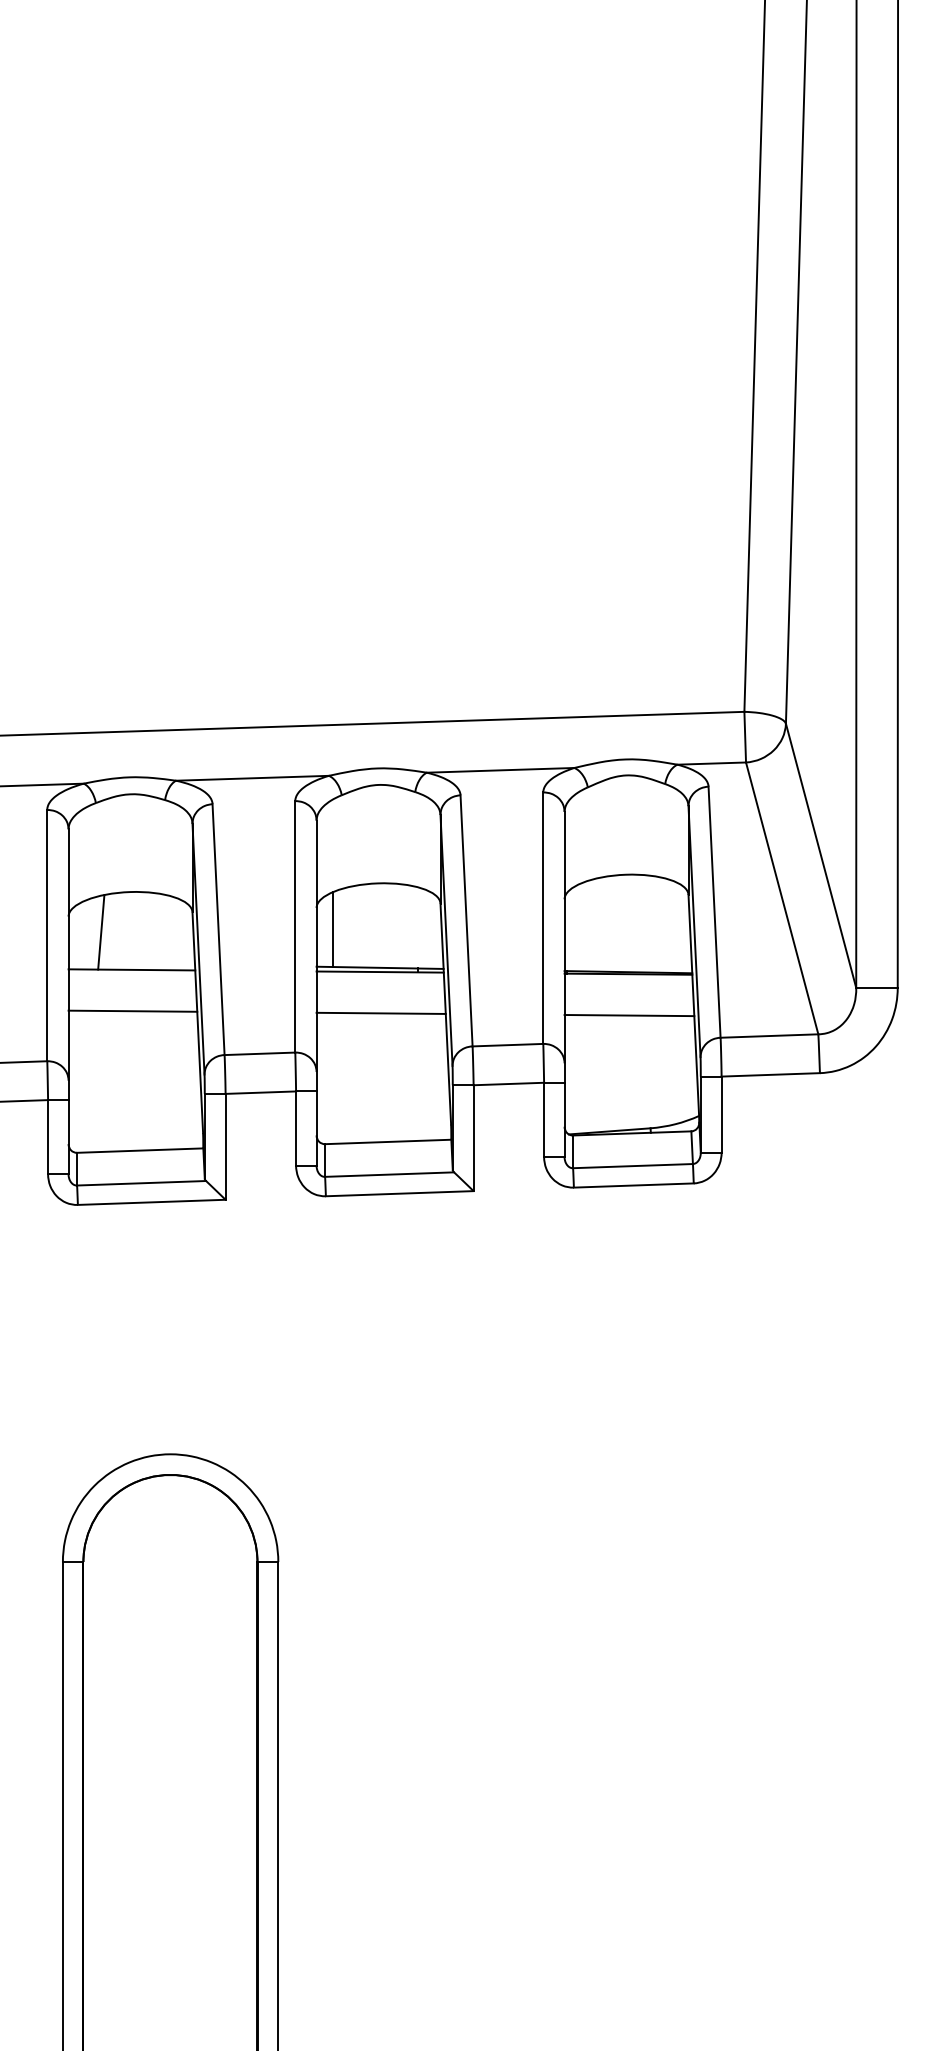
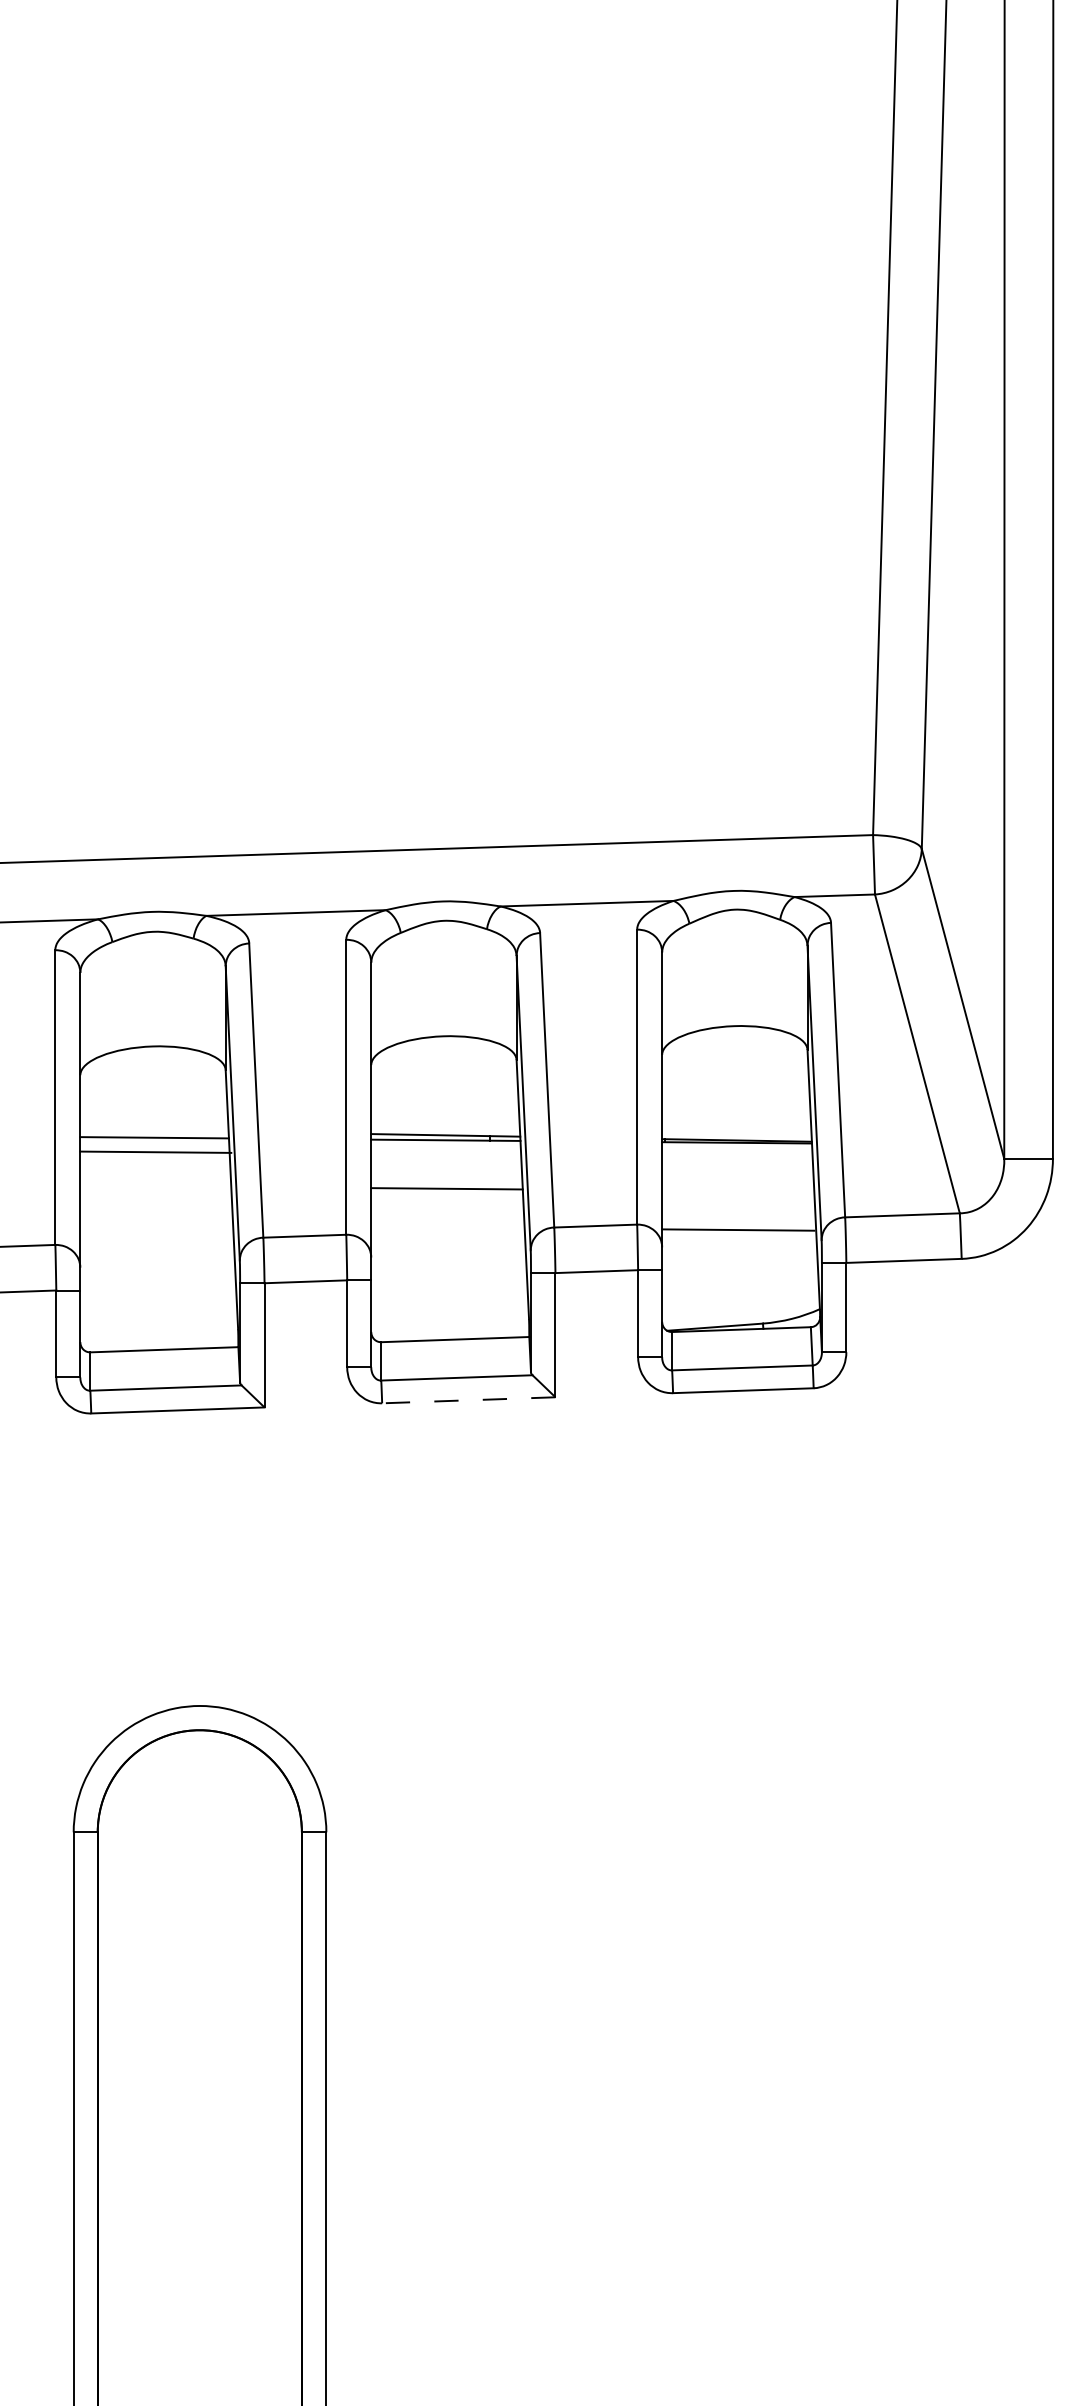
line: (332, 929) -> (389, 1090), removed
line: (101, 932) -> (118, 1093), removed
line: (132, 1010) -> (155, 1151), moved
line: (629, 1015) -> (738, 1229), moved
line: (399, 1193) -> (468, 1400), solid -> dashed

